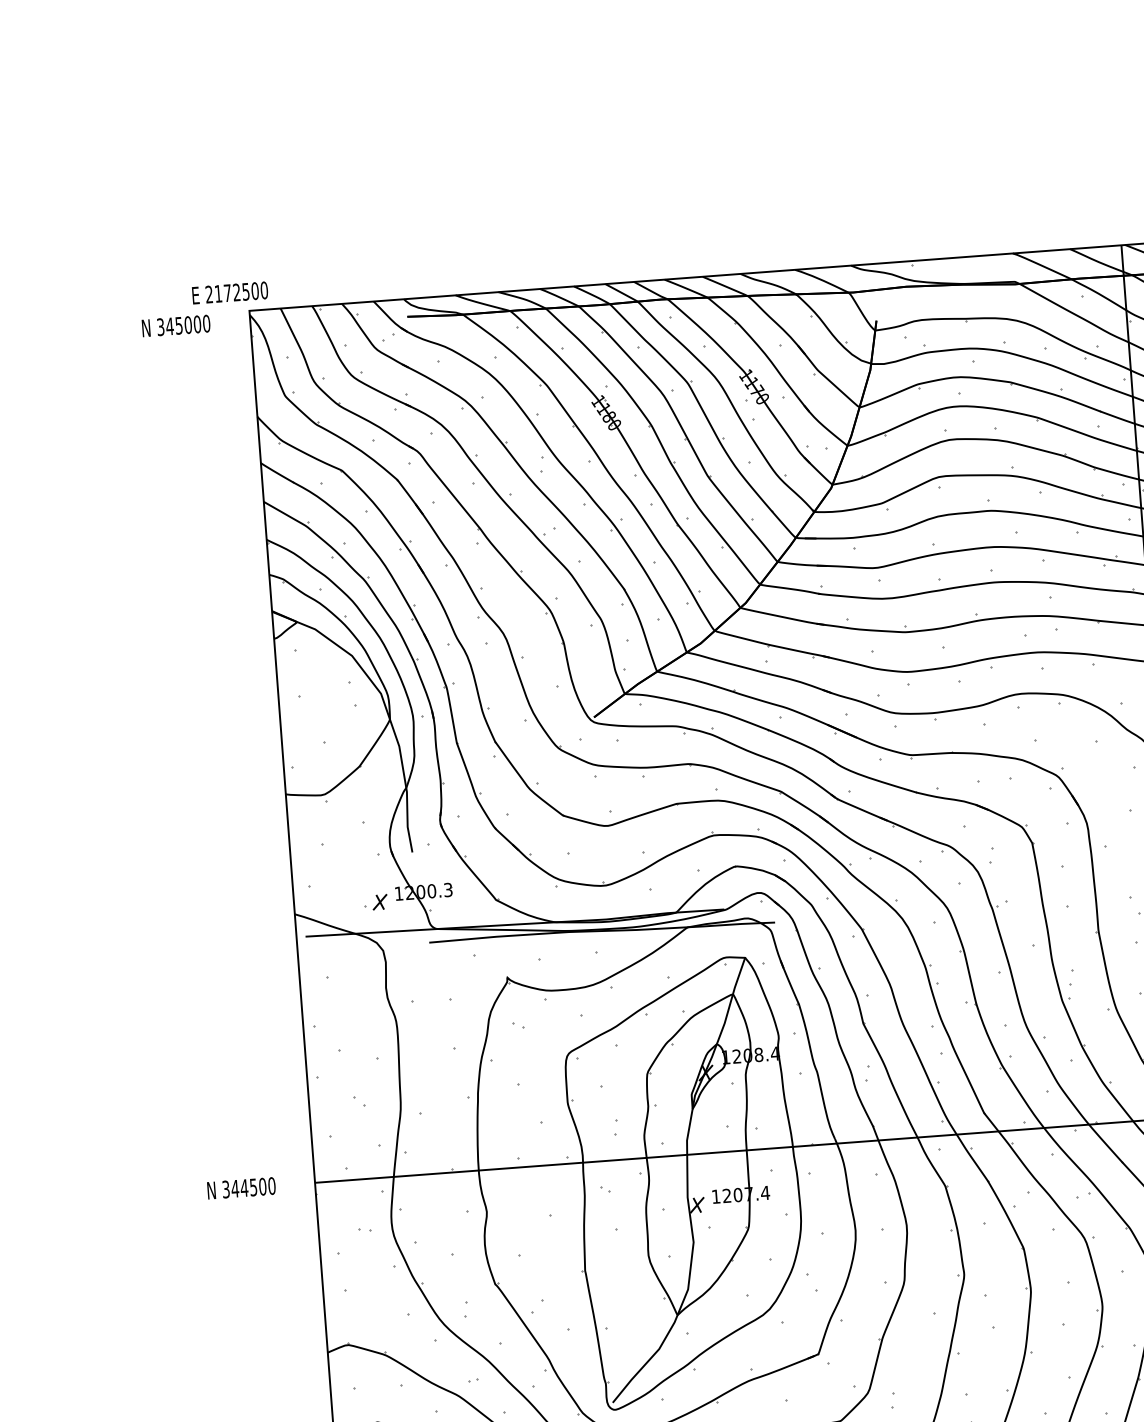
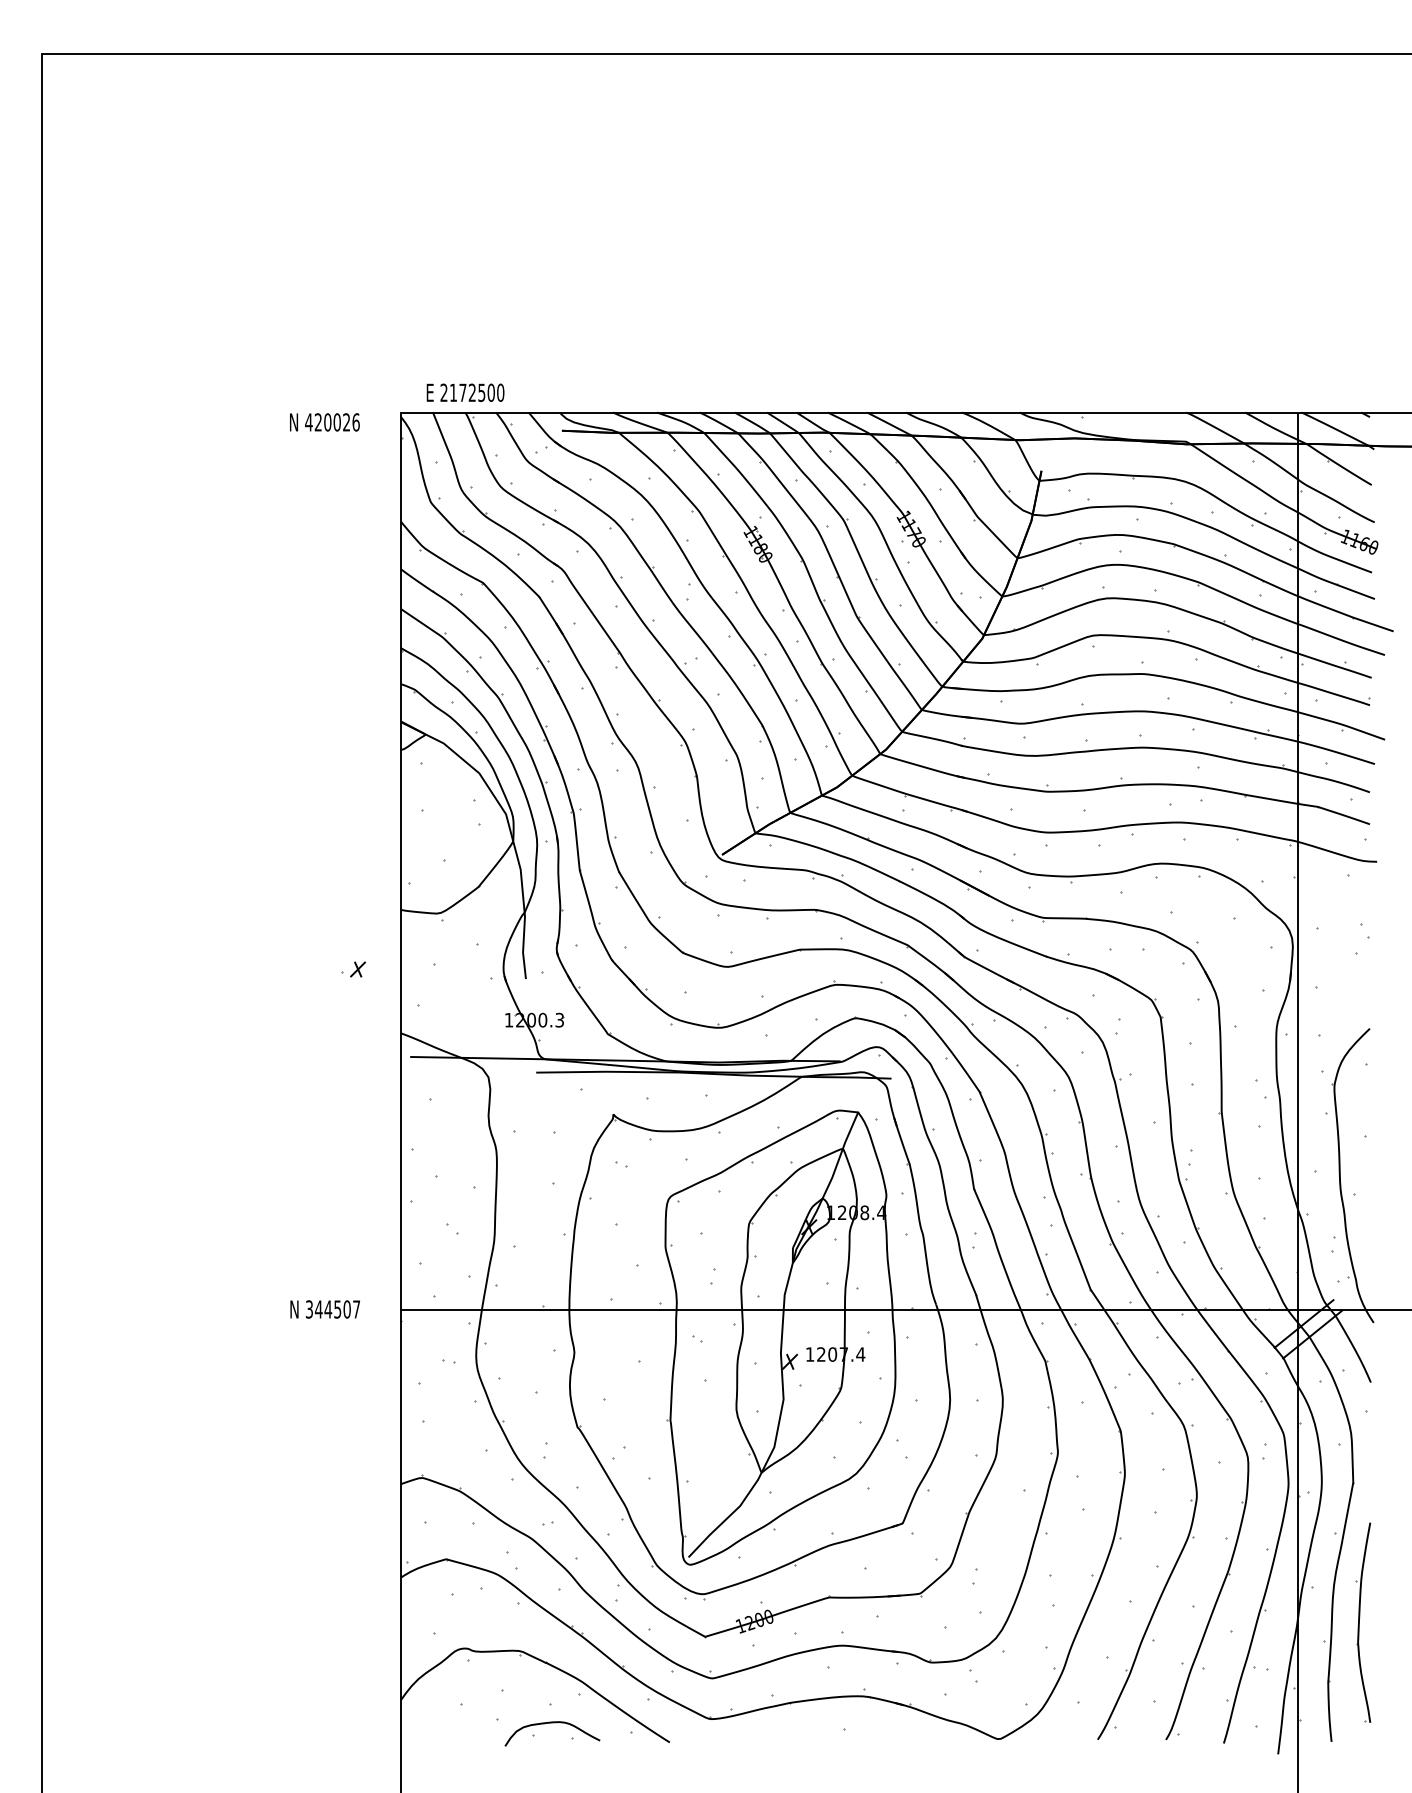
text: (230, 292) -> (465, 392), moved
text: (183, 325) -> (332, 422), 345000 -> 420026
part: (375, 902) -> (353, 969), moved
text: (271, 1186) -> (356, 1309), 344500 -> 344507

